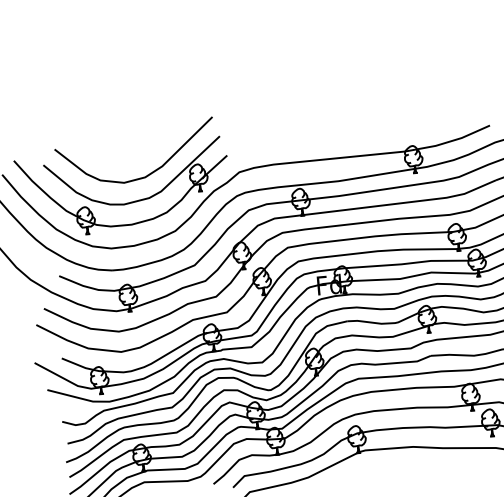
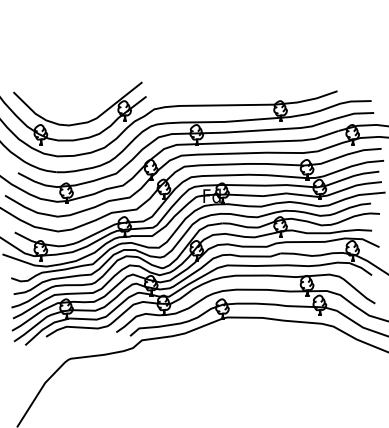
curve: (148, 173) -> (88, 104), removed

